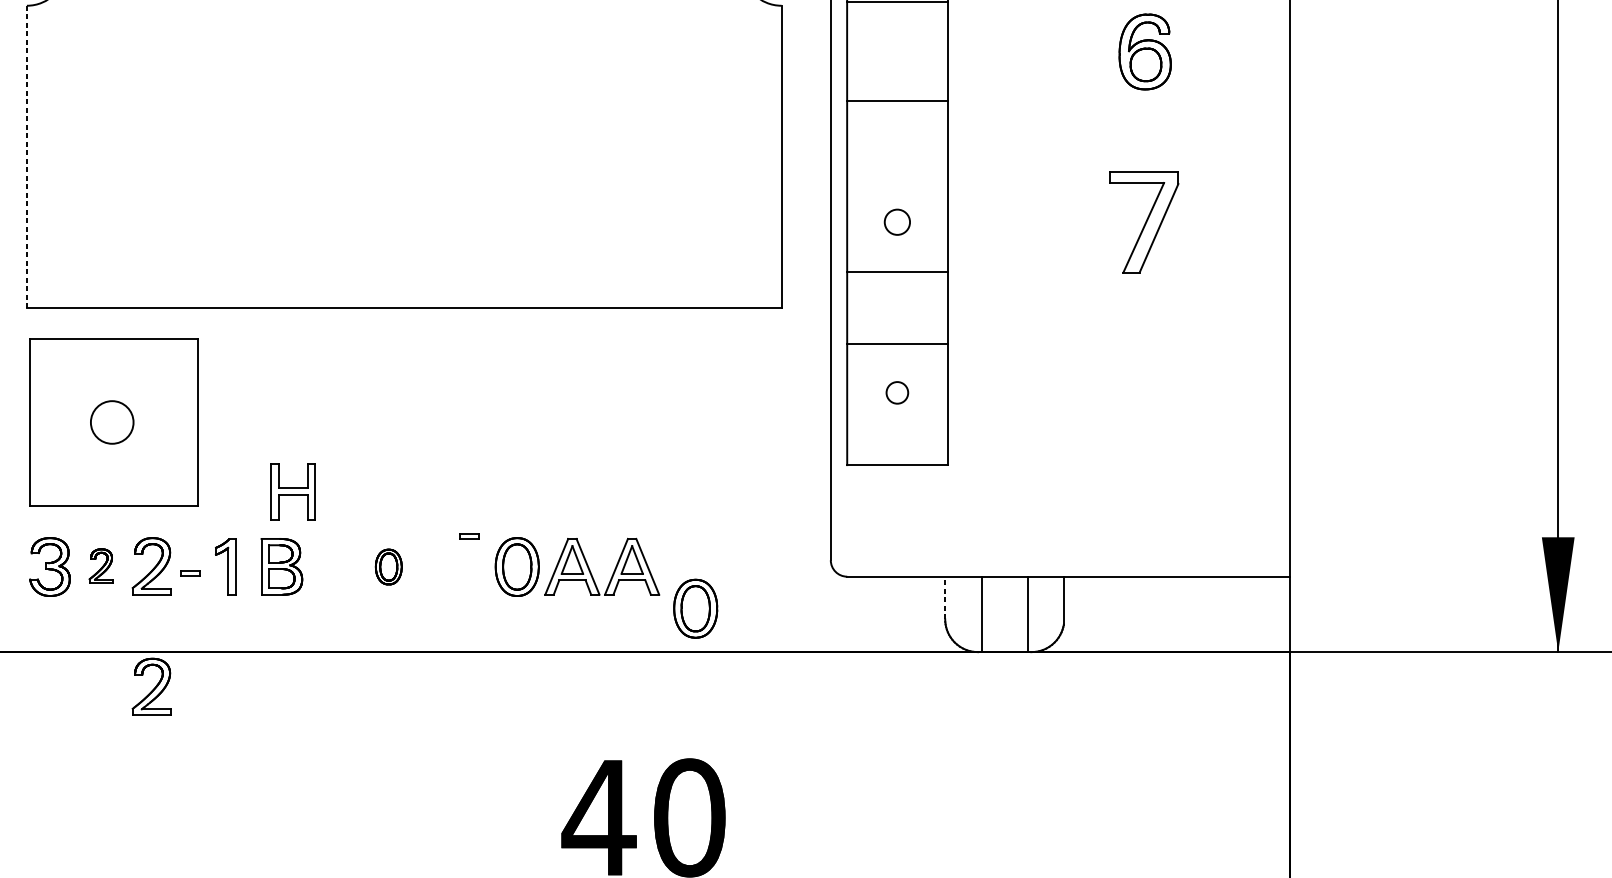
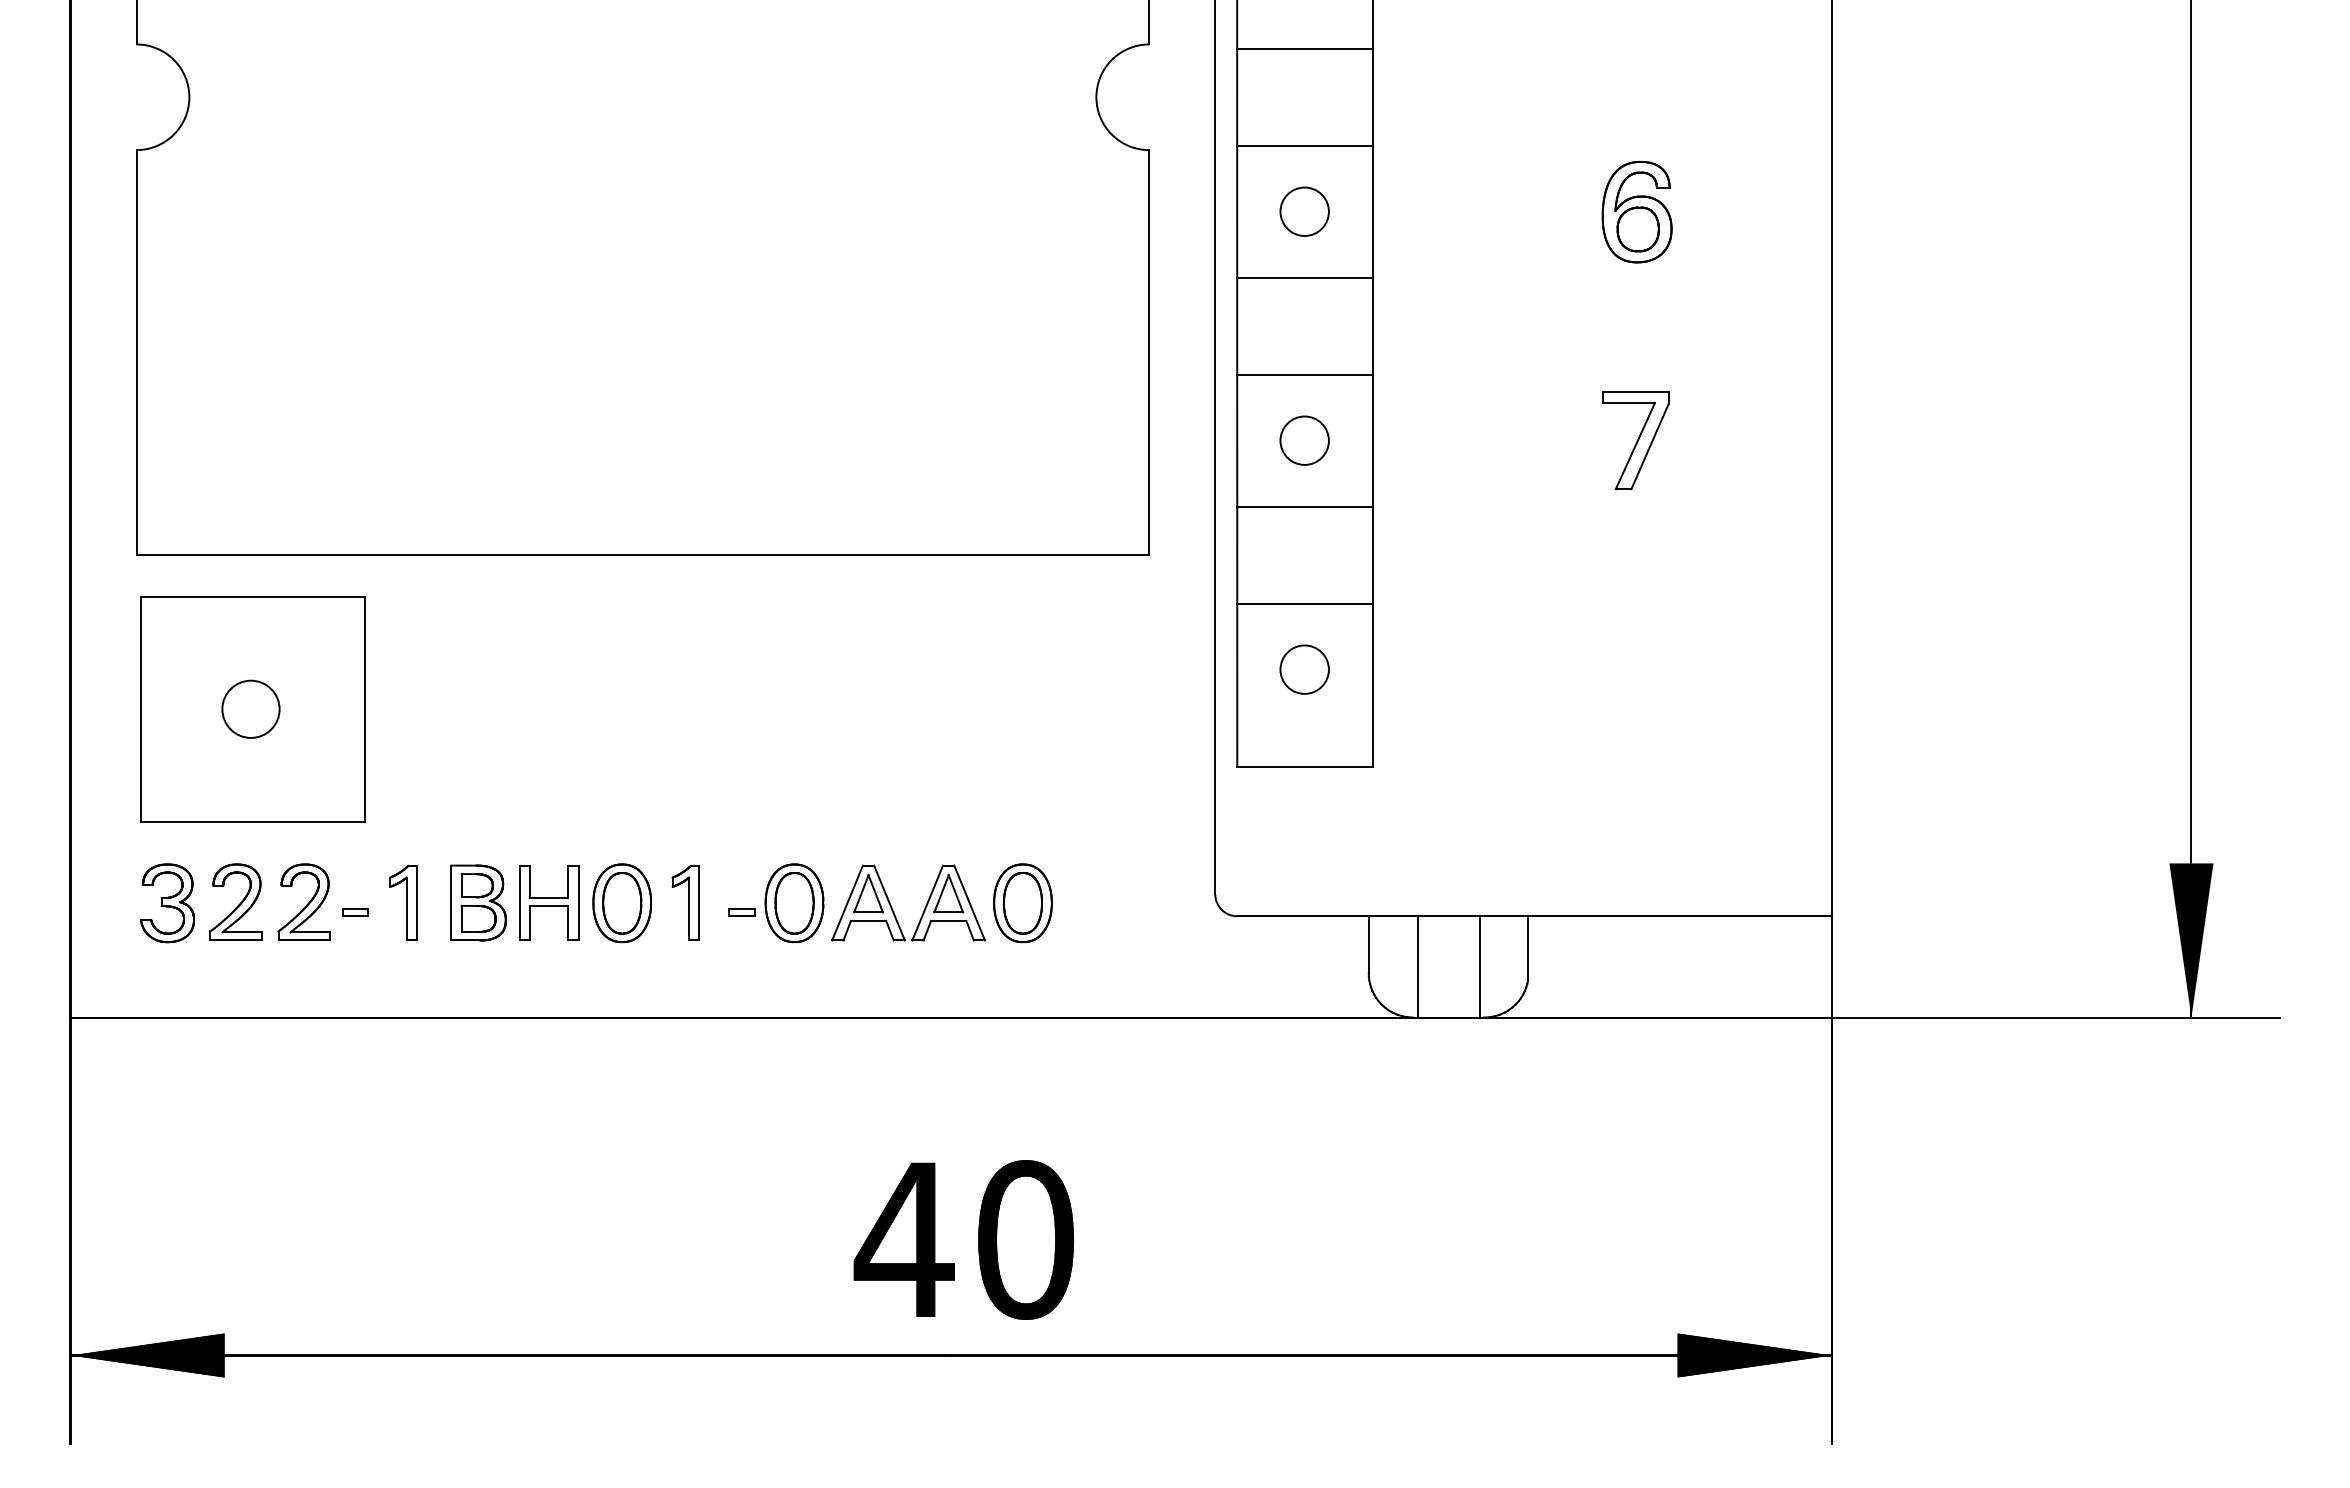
circle: (897, 51) -> (1304, 211), added
line: (26, 156) -> (136, 352), dashed -> solid
line: (897, 172) -> (1304, 374), added
circle: (897, 222) -> (1304, 440), size x1.43
part: (1143, 222) -> (1635, 440), size x0.71
circle: (897, 392) -> (1304, 669), size x1.67
part: (293, 491) -> (549, 902), moved
part: (468, 536) -> (741, 912), moved
part: (100, 565) -> (235, 901), size x1.67
part: (436, 566) -> (685, 902), added
part: (388, 567) -> (621, 903), size x1.67
line: (944, 597) -> (1368, 944), dashed -> solid
part: (695, 608) -> (1022, 903), moved
part: (151, 686) -> (303, 1063), removed

